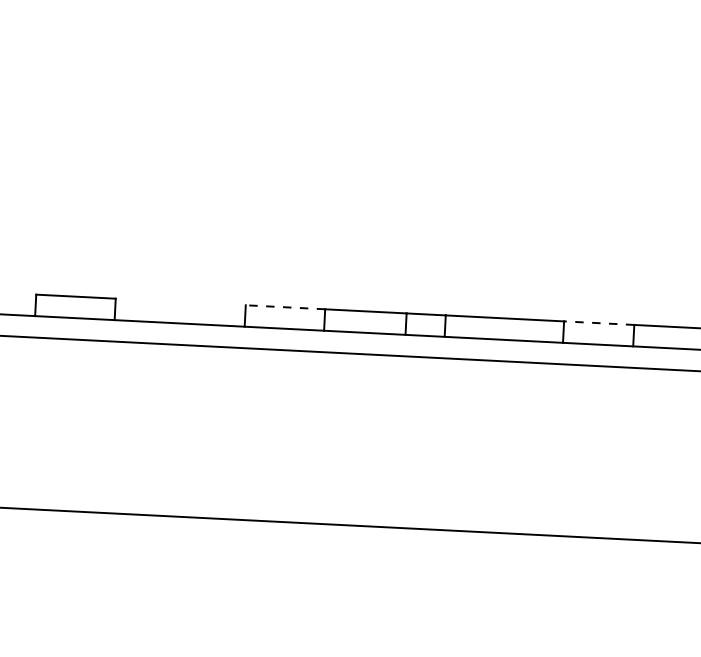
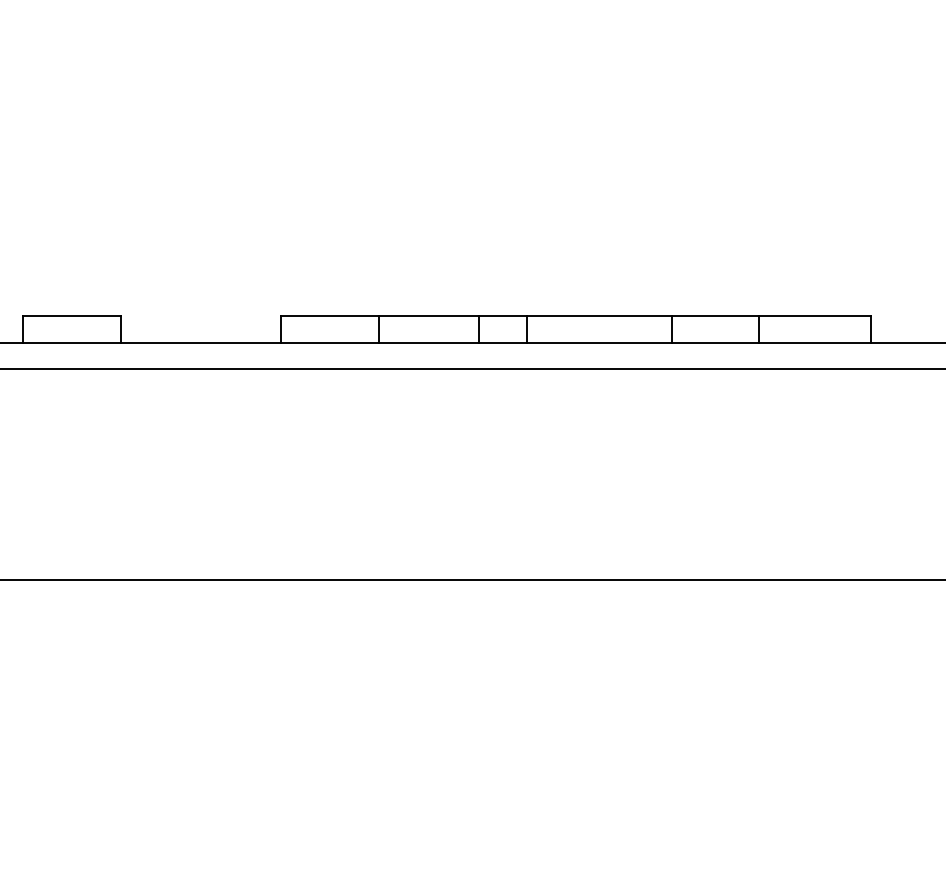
line: (285, 307) -> (329, 316), dashed -> solid
line: (599, 323) -> (715, 316), dashed -> solid

